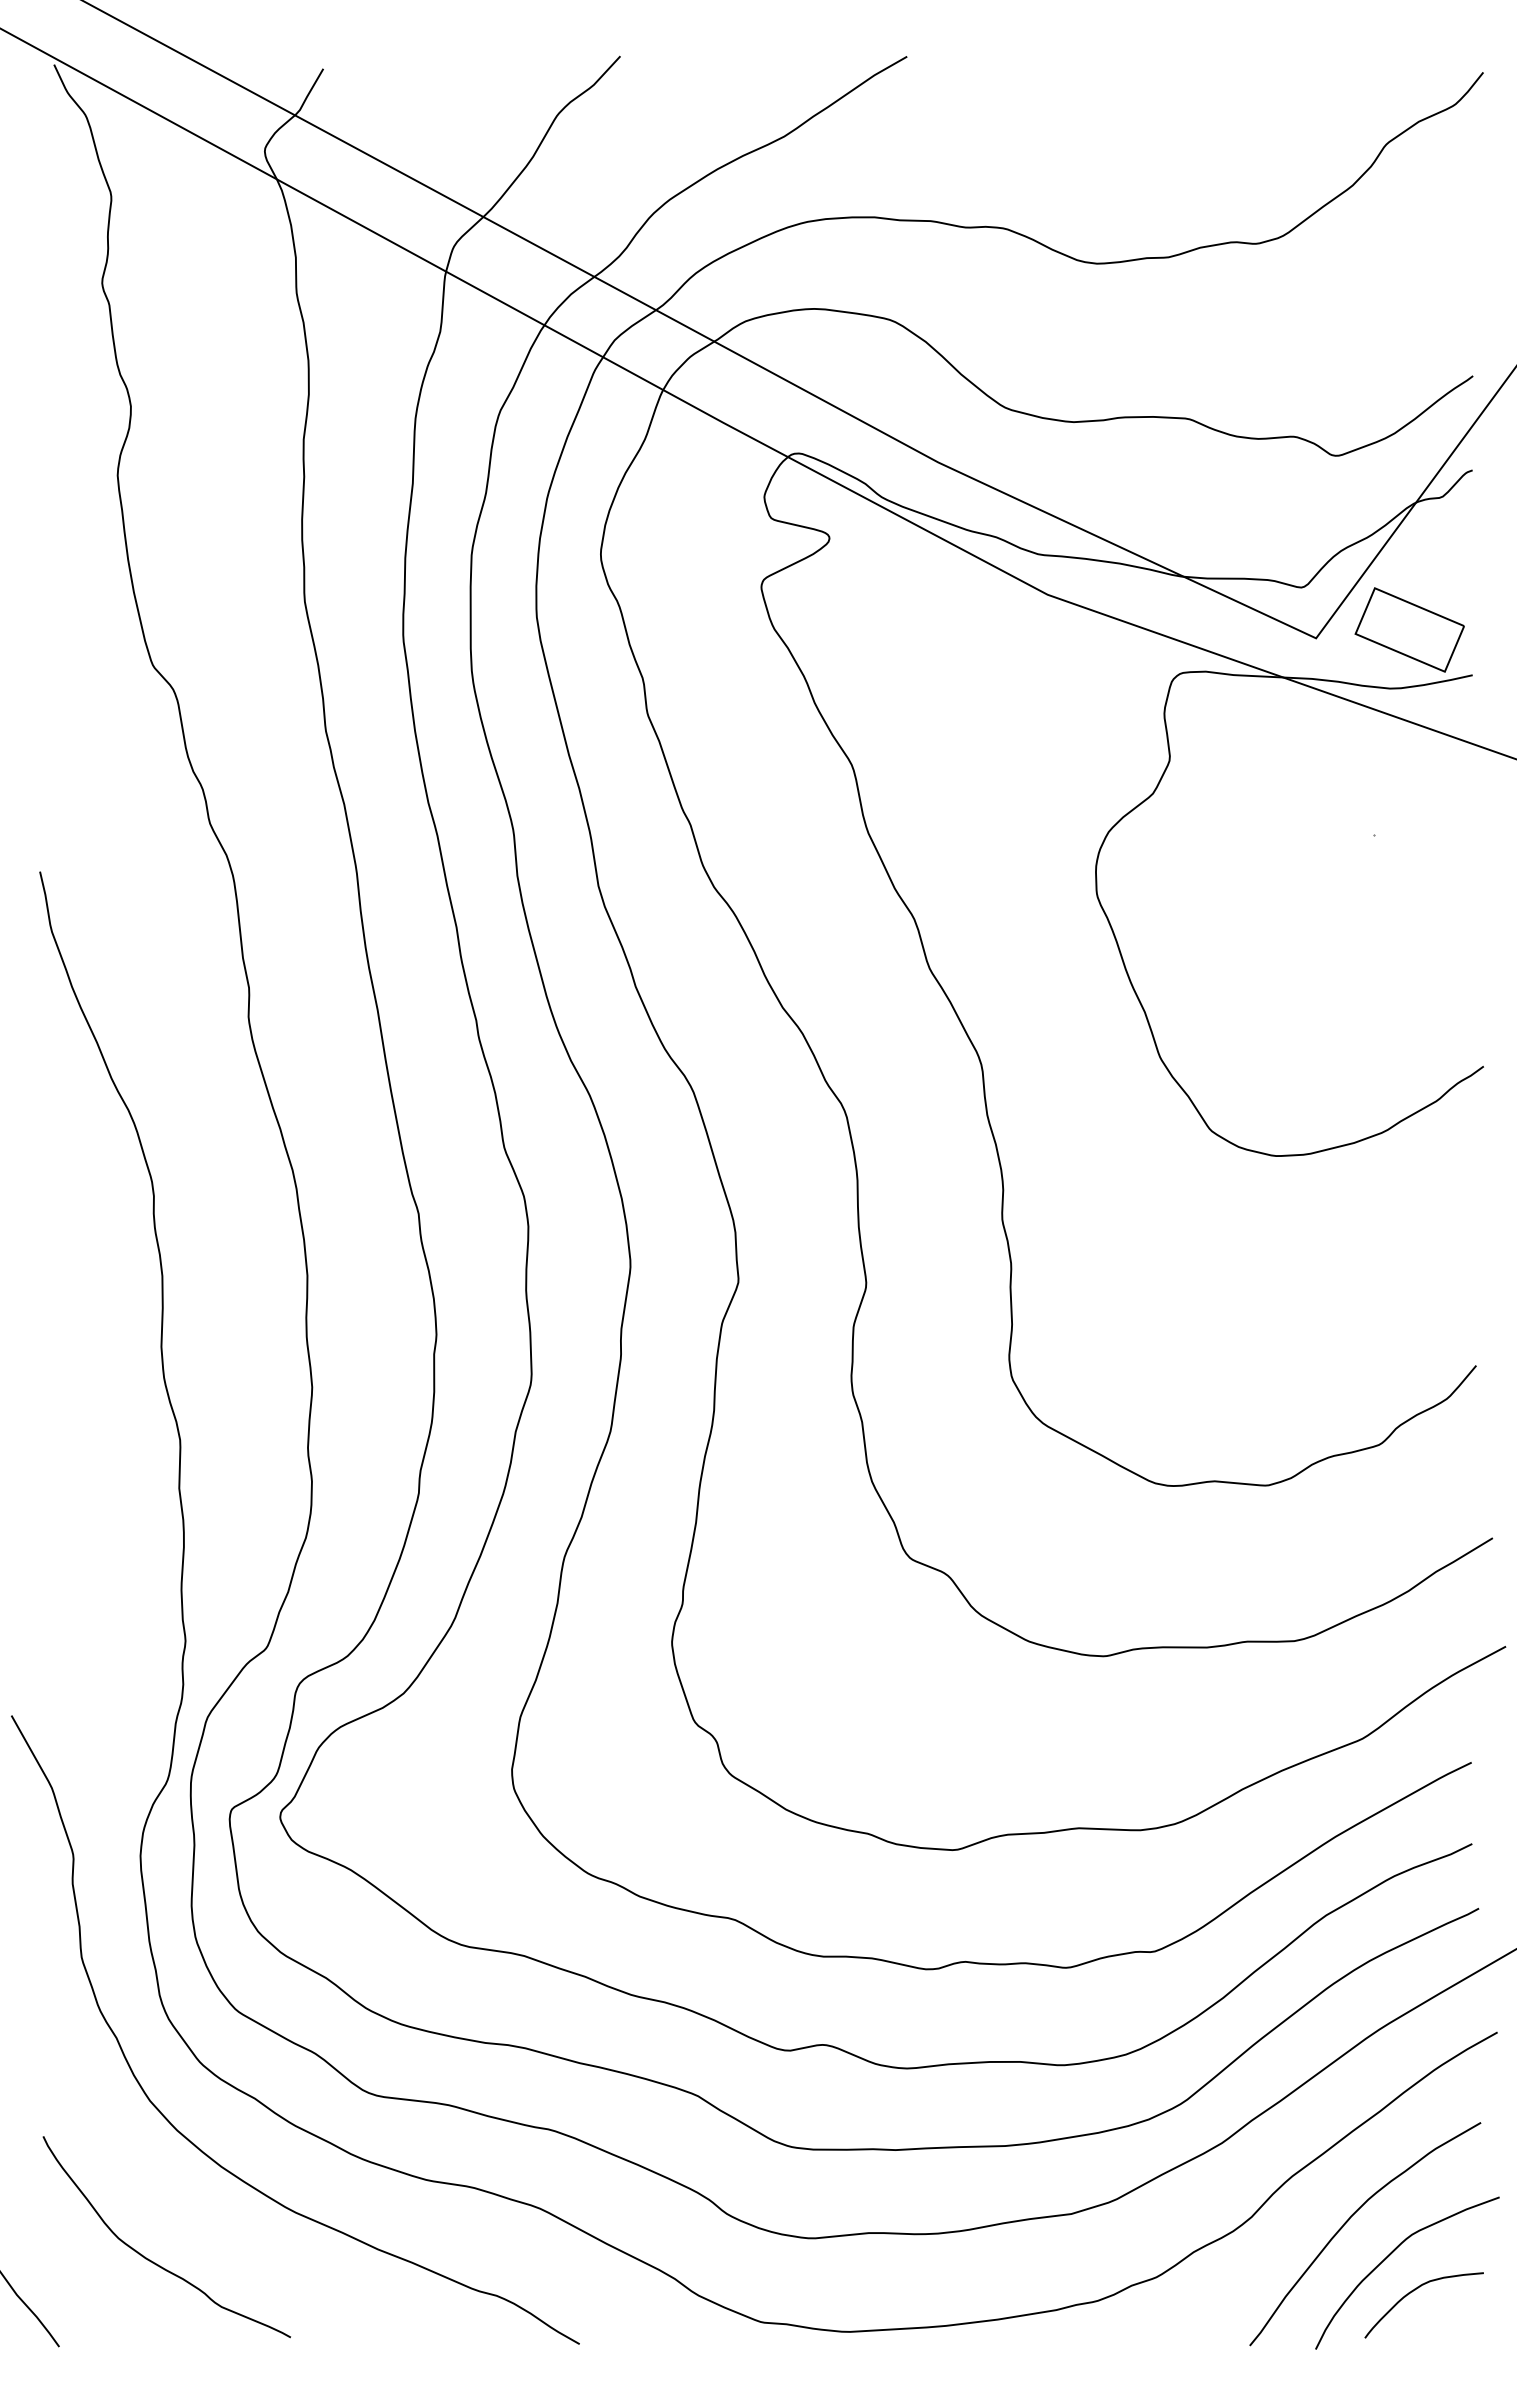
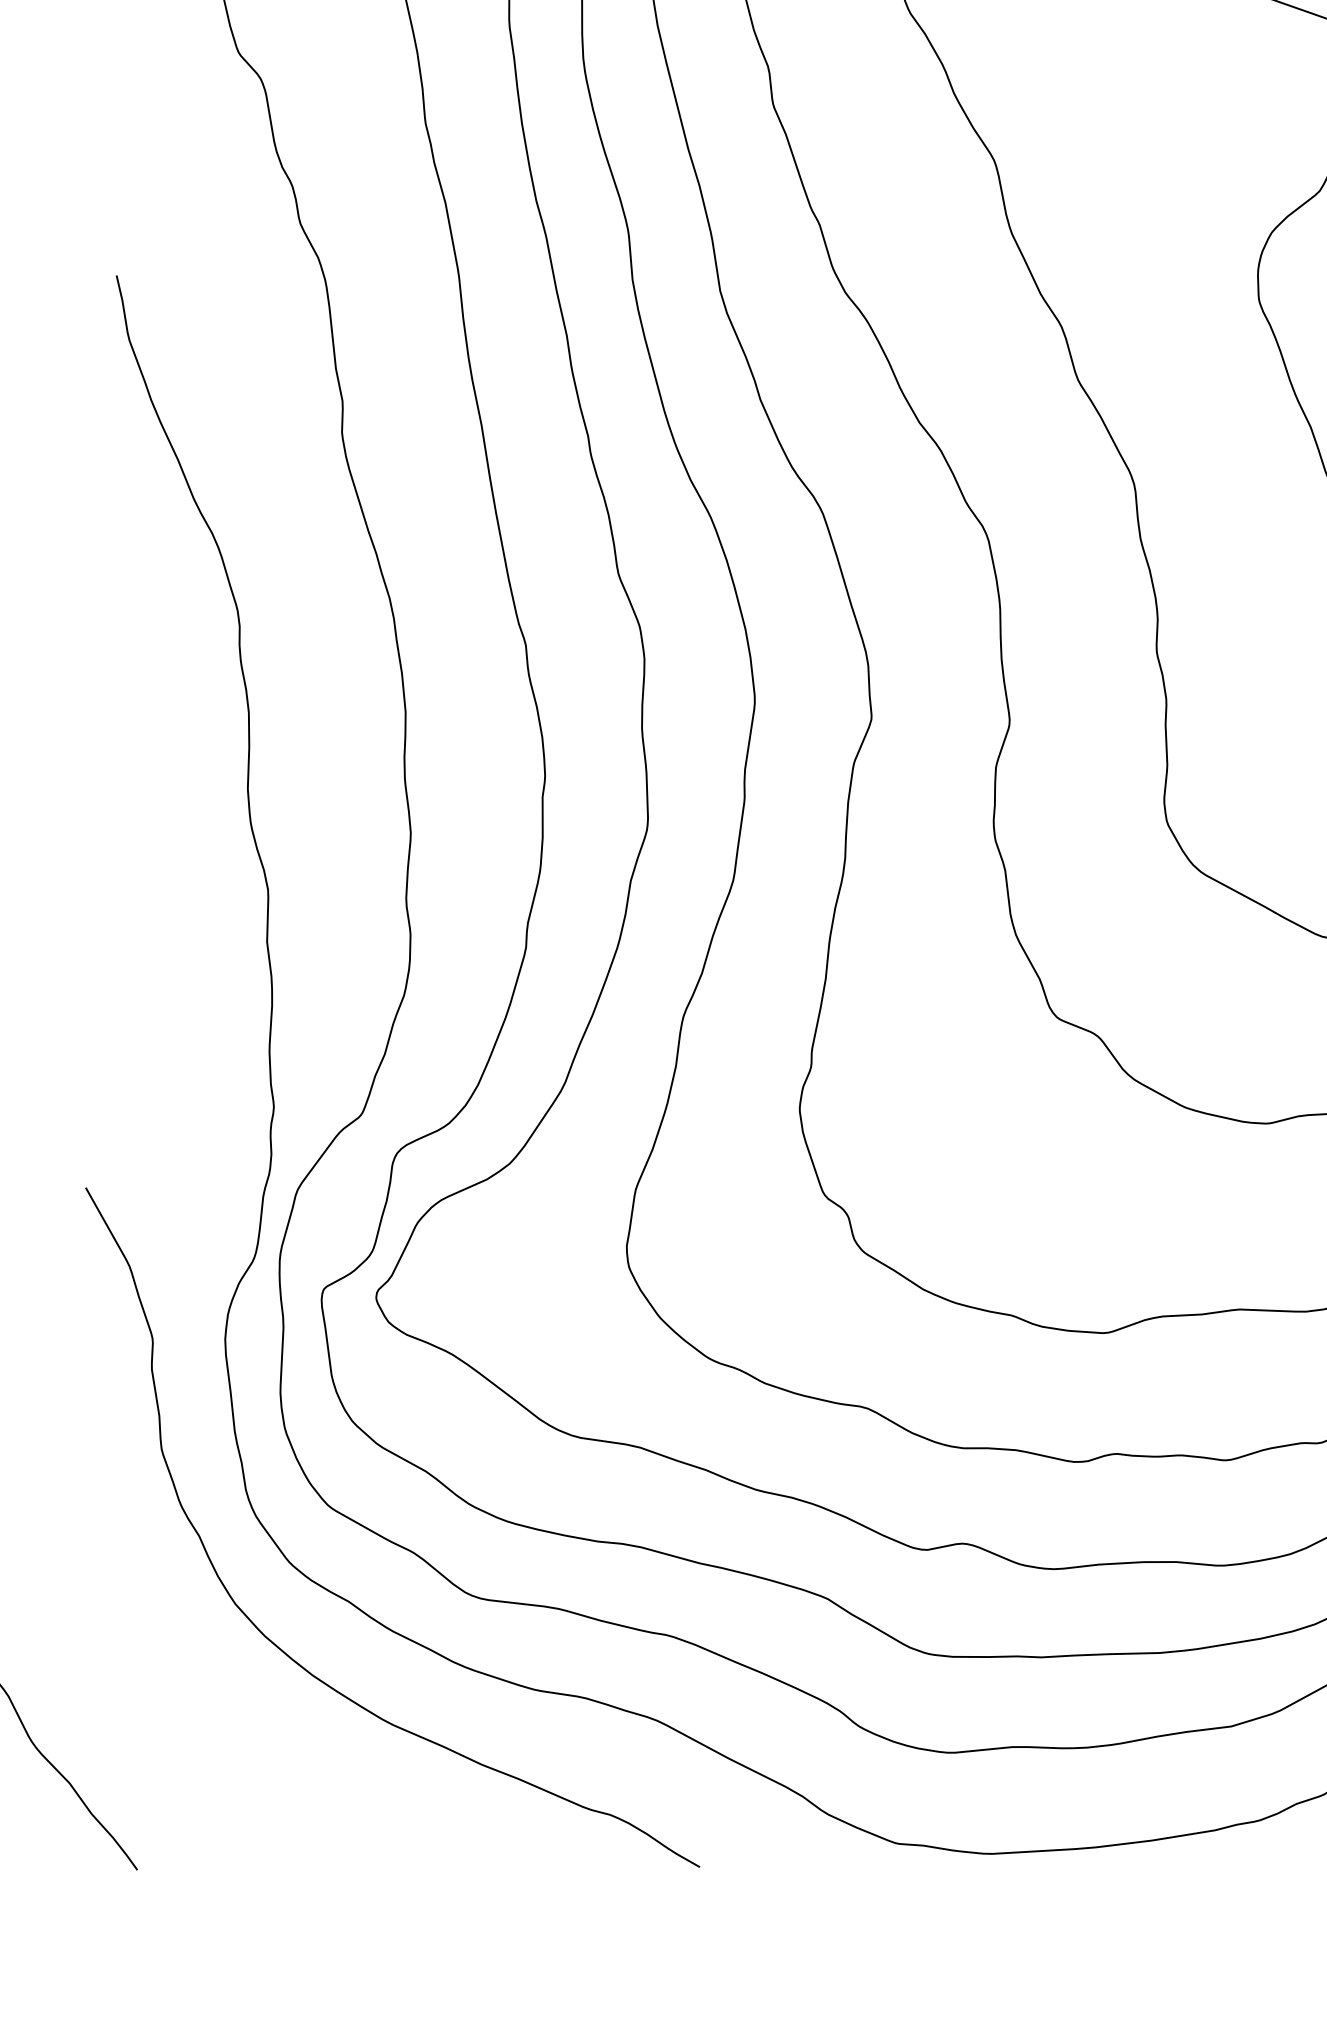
curve: (150, 2259) -> (236, 1775), removed

